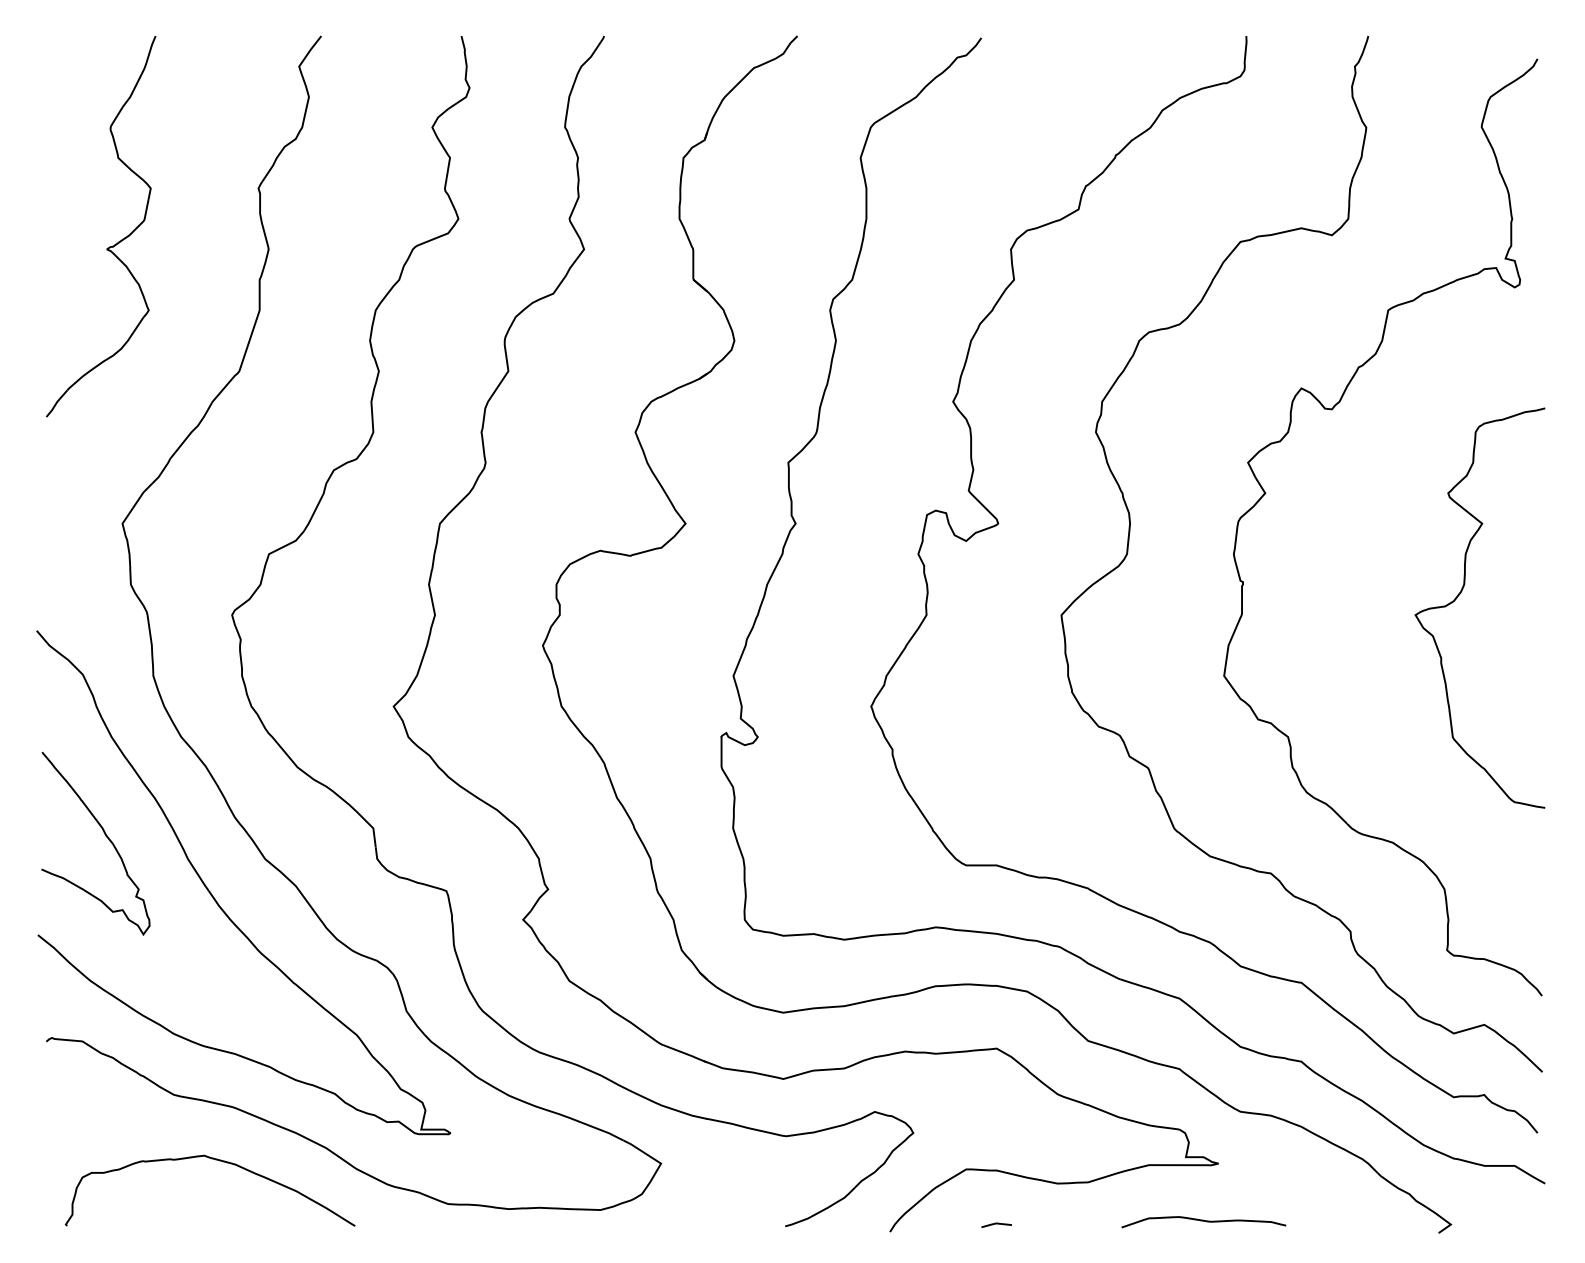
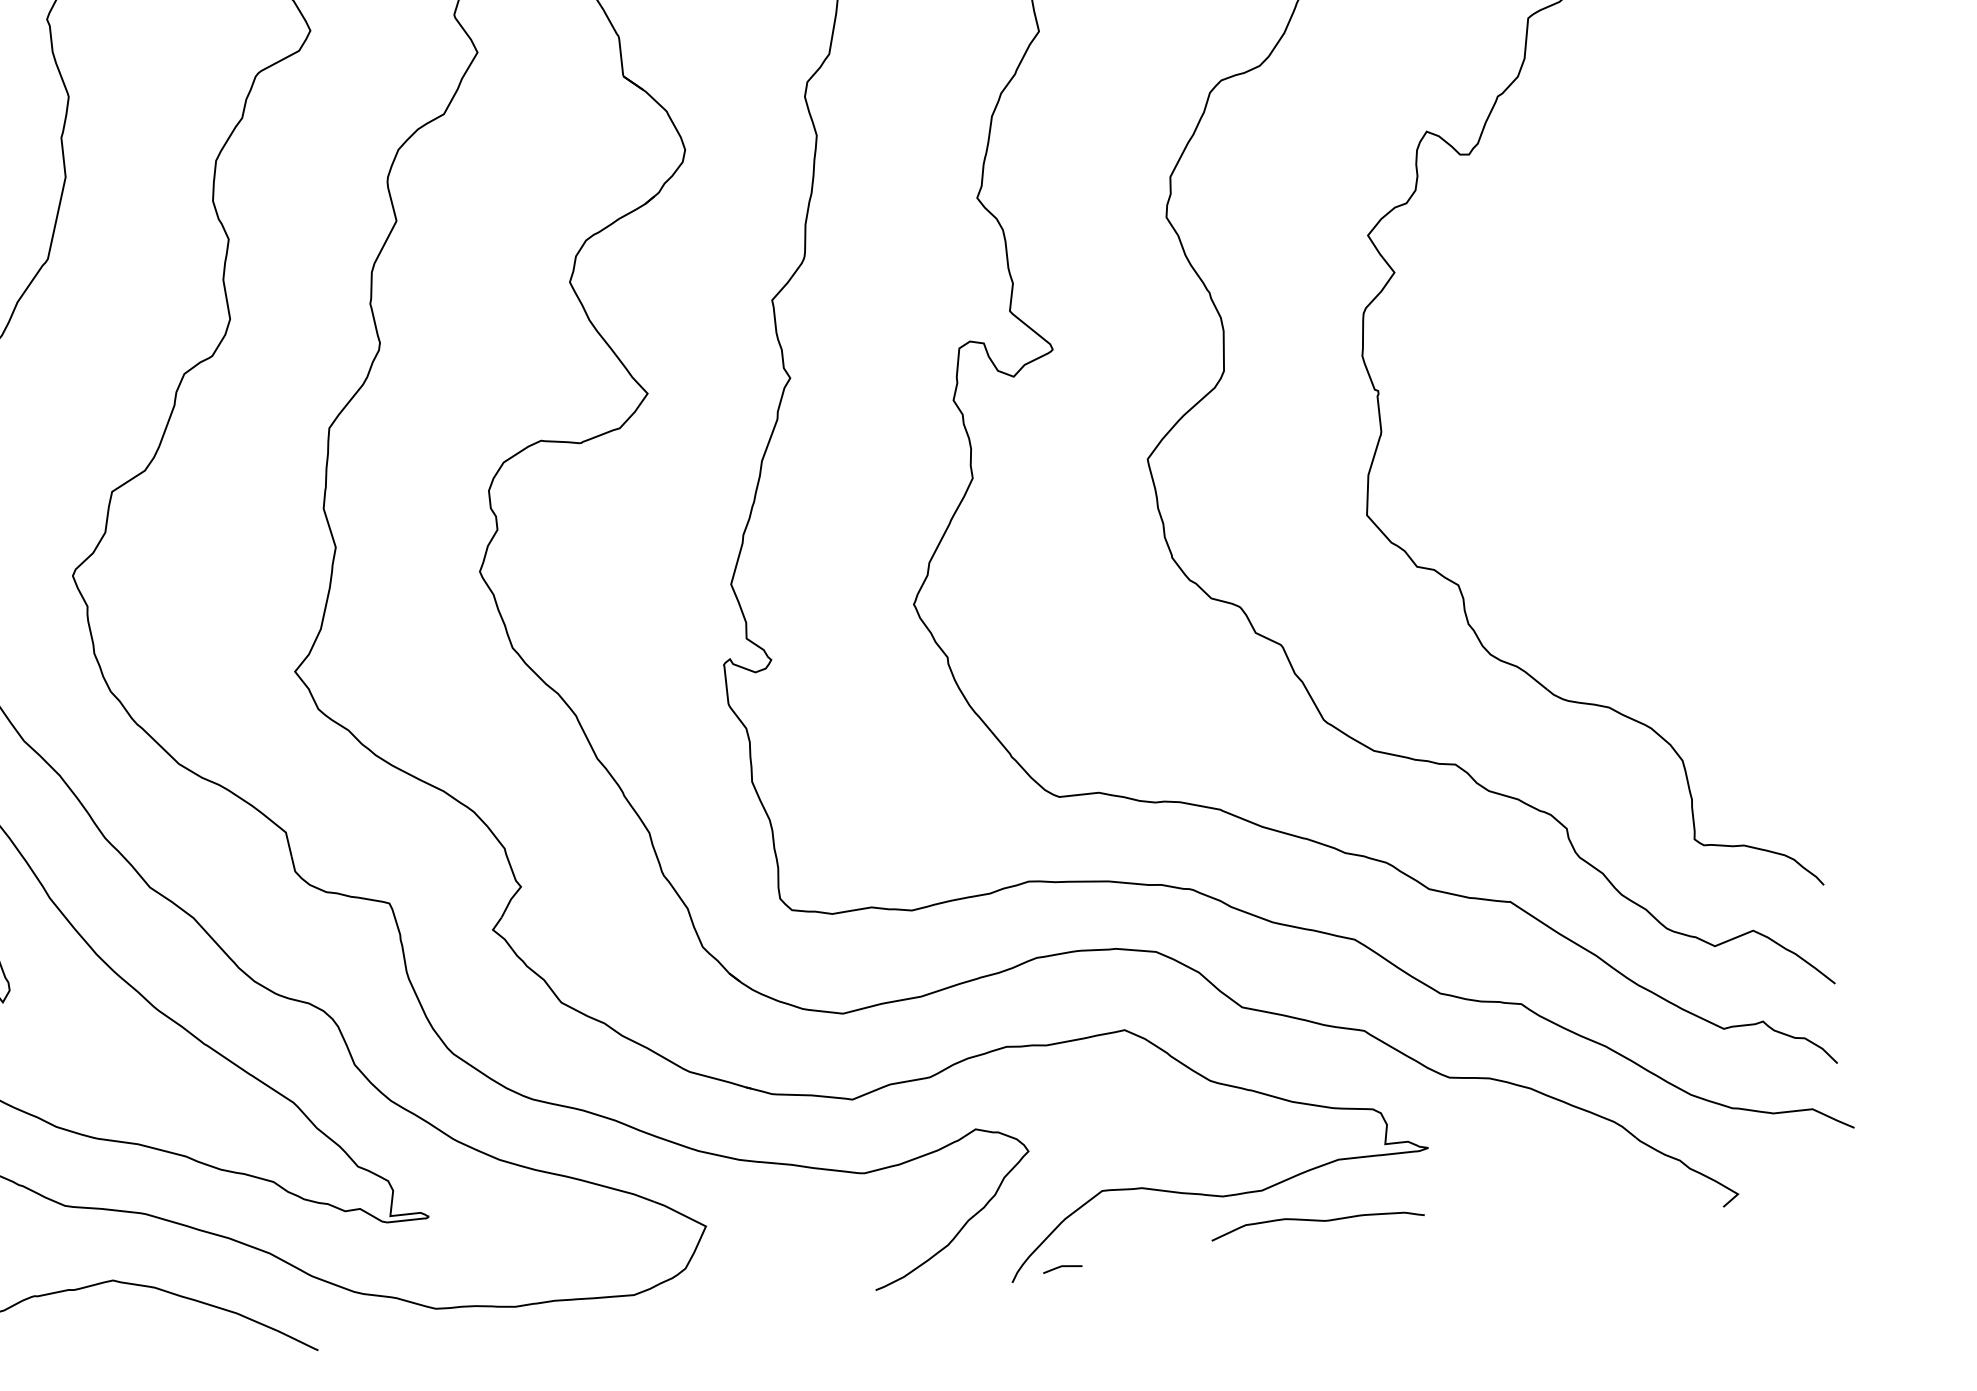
curve: (1460, 594) -> (1661, 376), removed
curve: (1203, 1221) -> (1316, 1221), moved
curve: (996, 1224) -> (1062, 1267), moved

